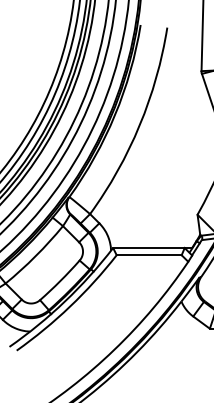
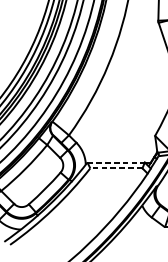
line: (148, 248) -> (115, 162), solid -> dashed
line: (149, 255) -> (116, 168), solid -> dashed

